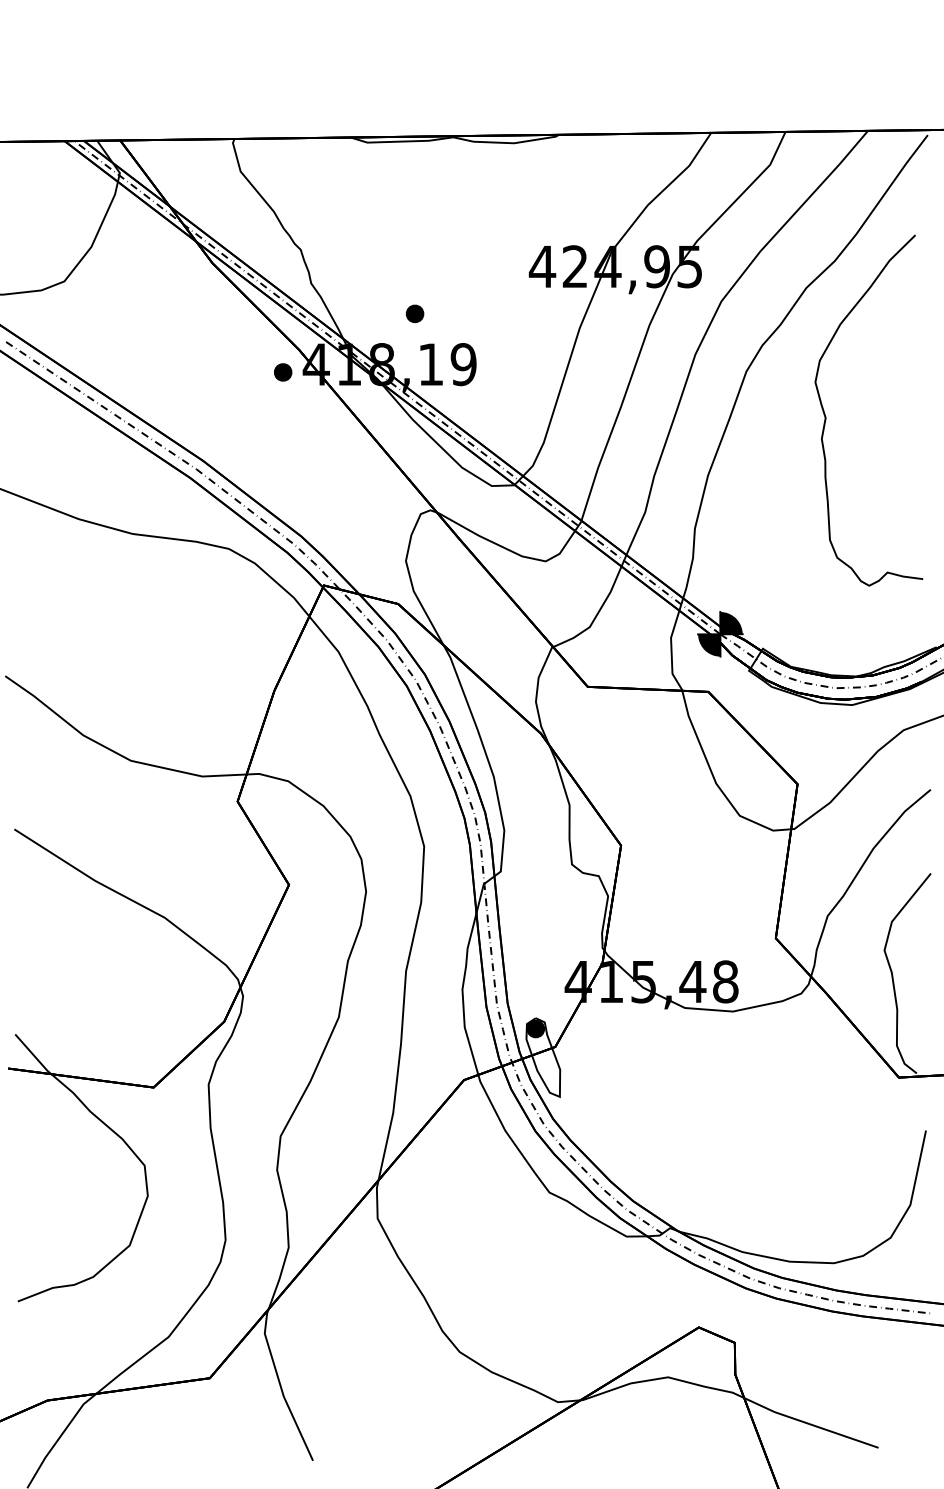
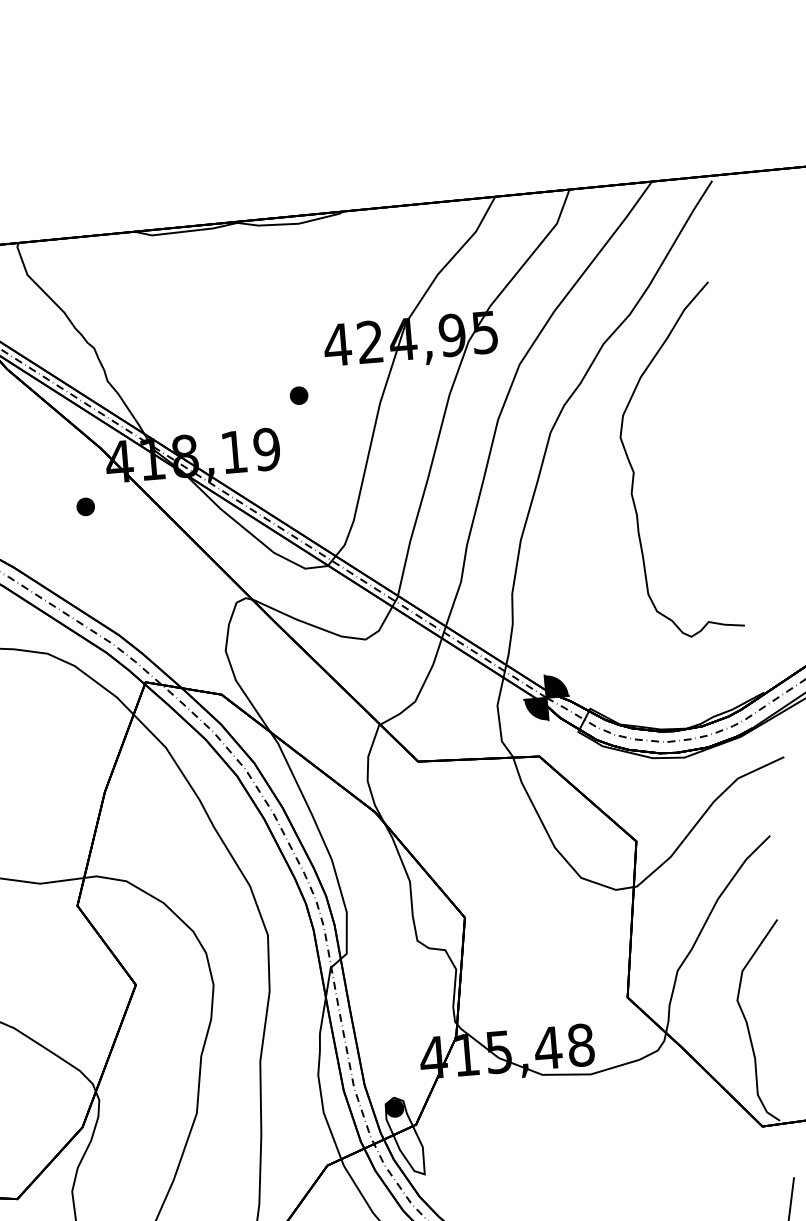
part: (415, 313) -> (299, 395), moved
part: (283, 372) -> (86, 506), moved

